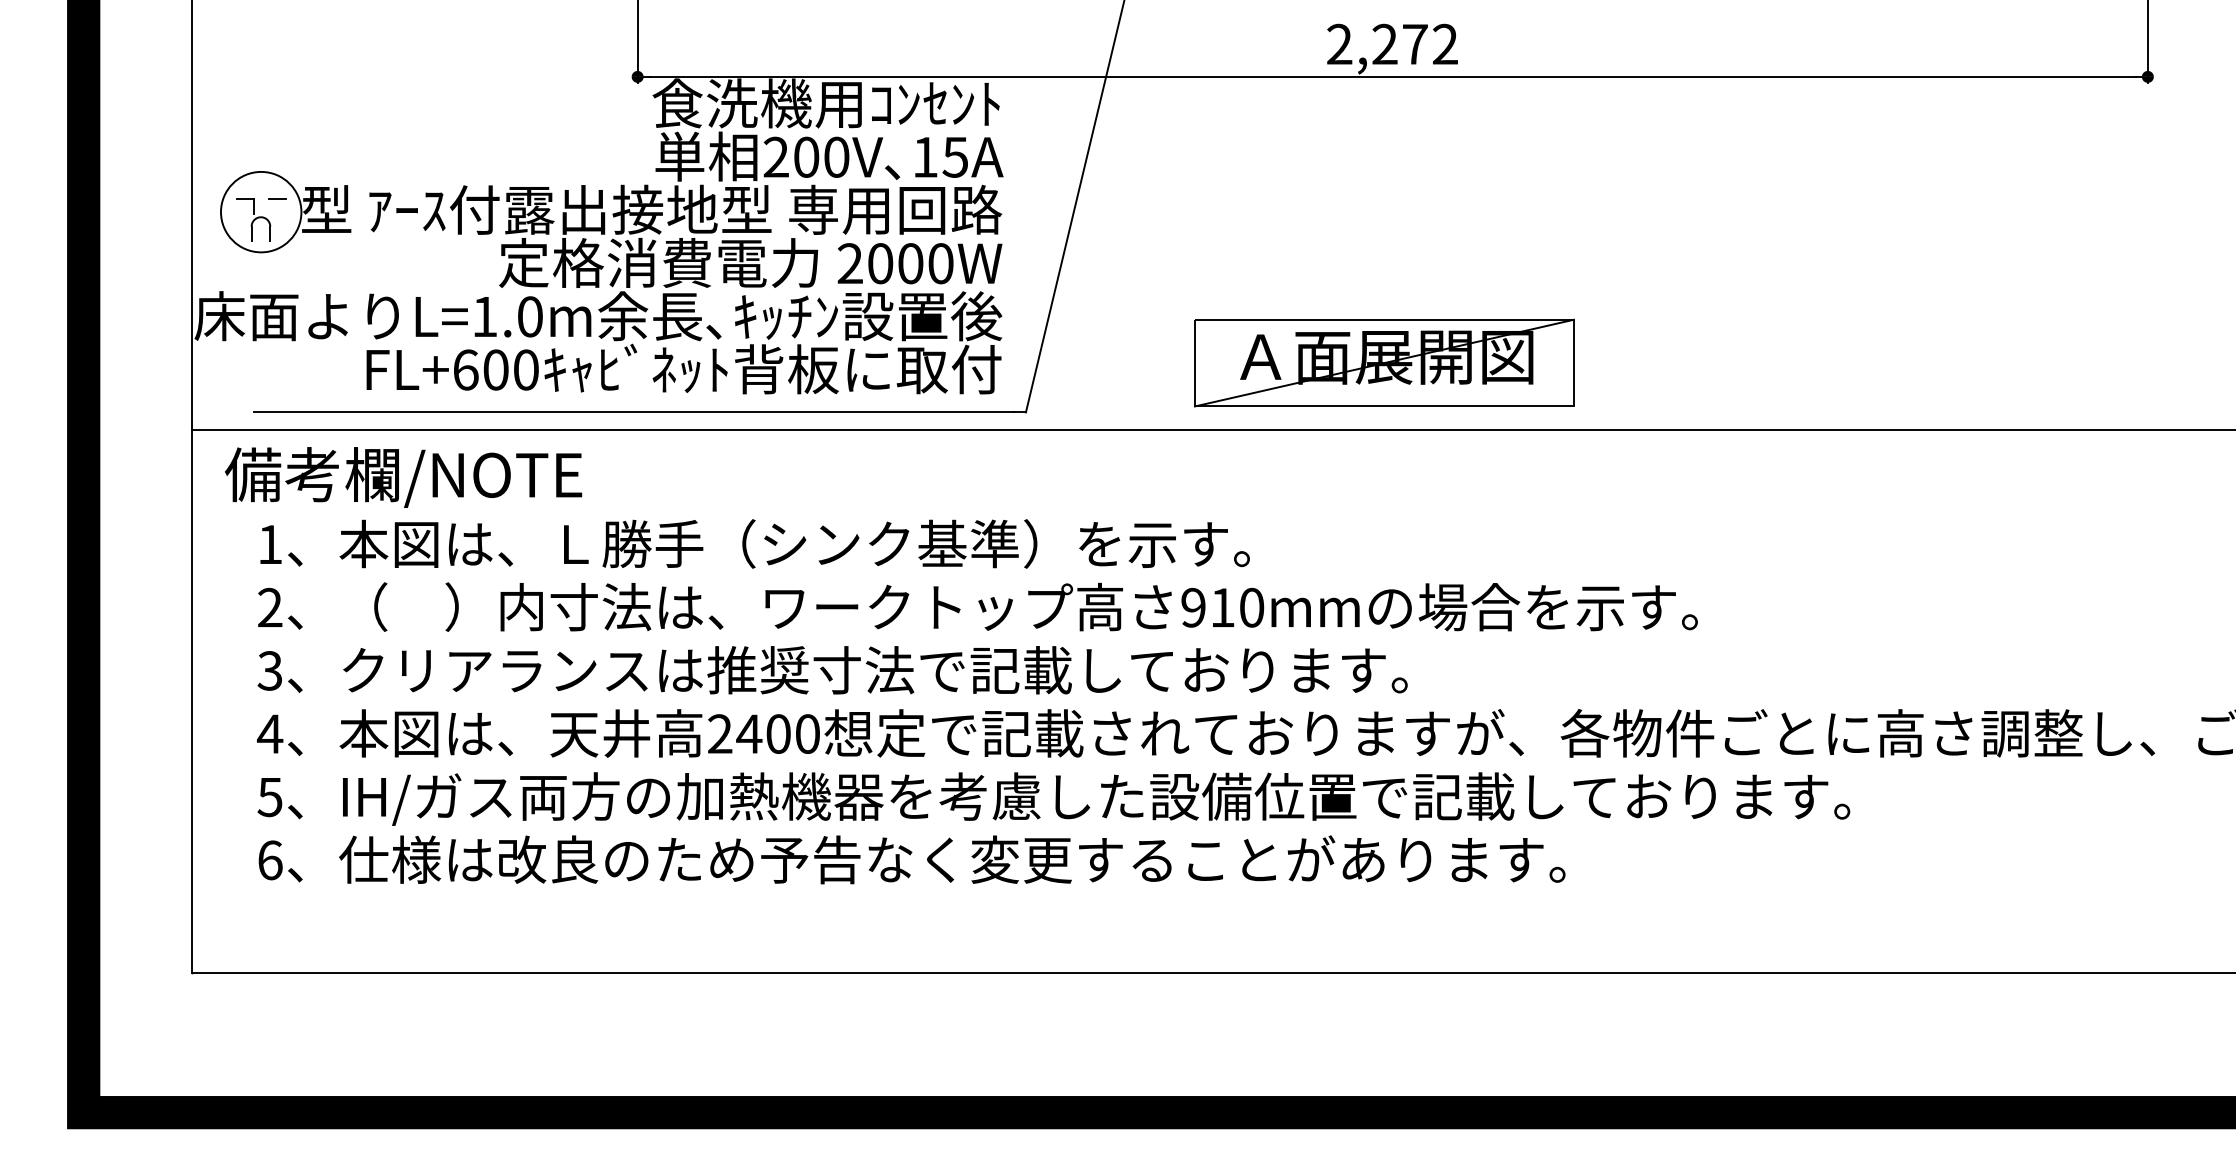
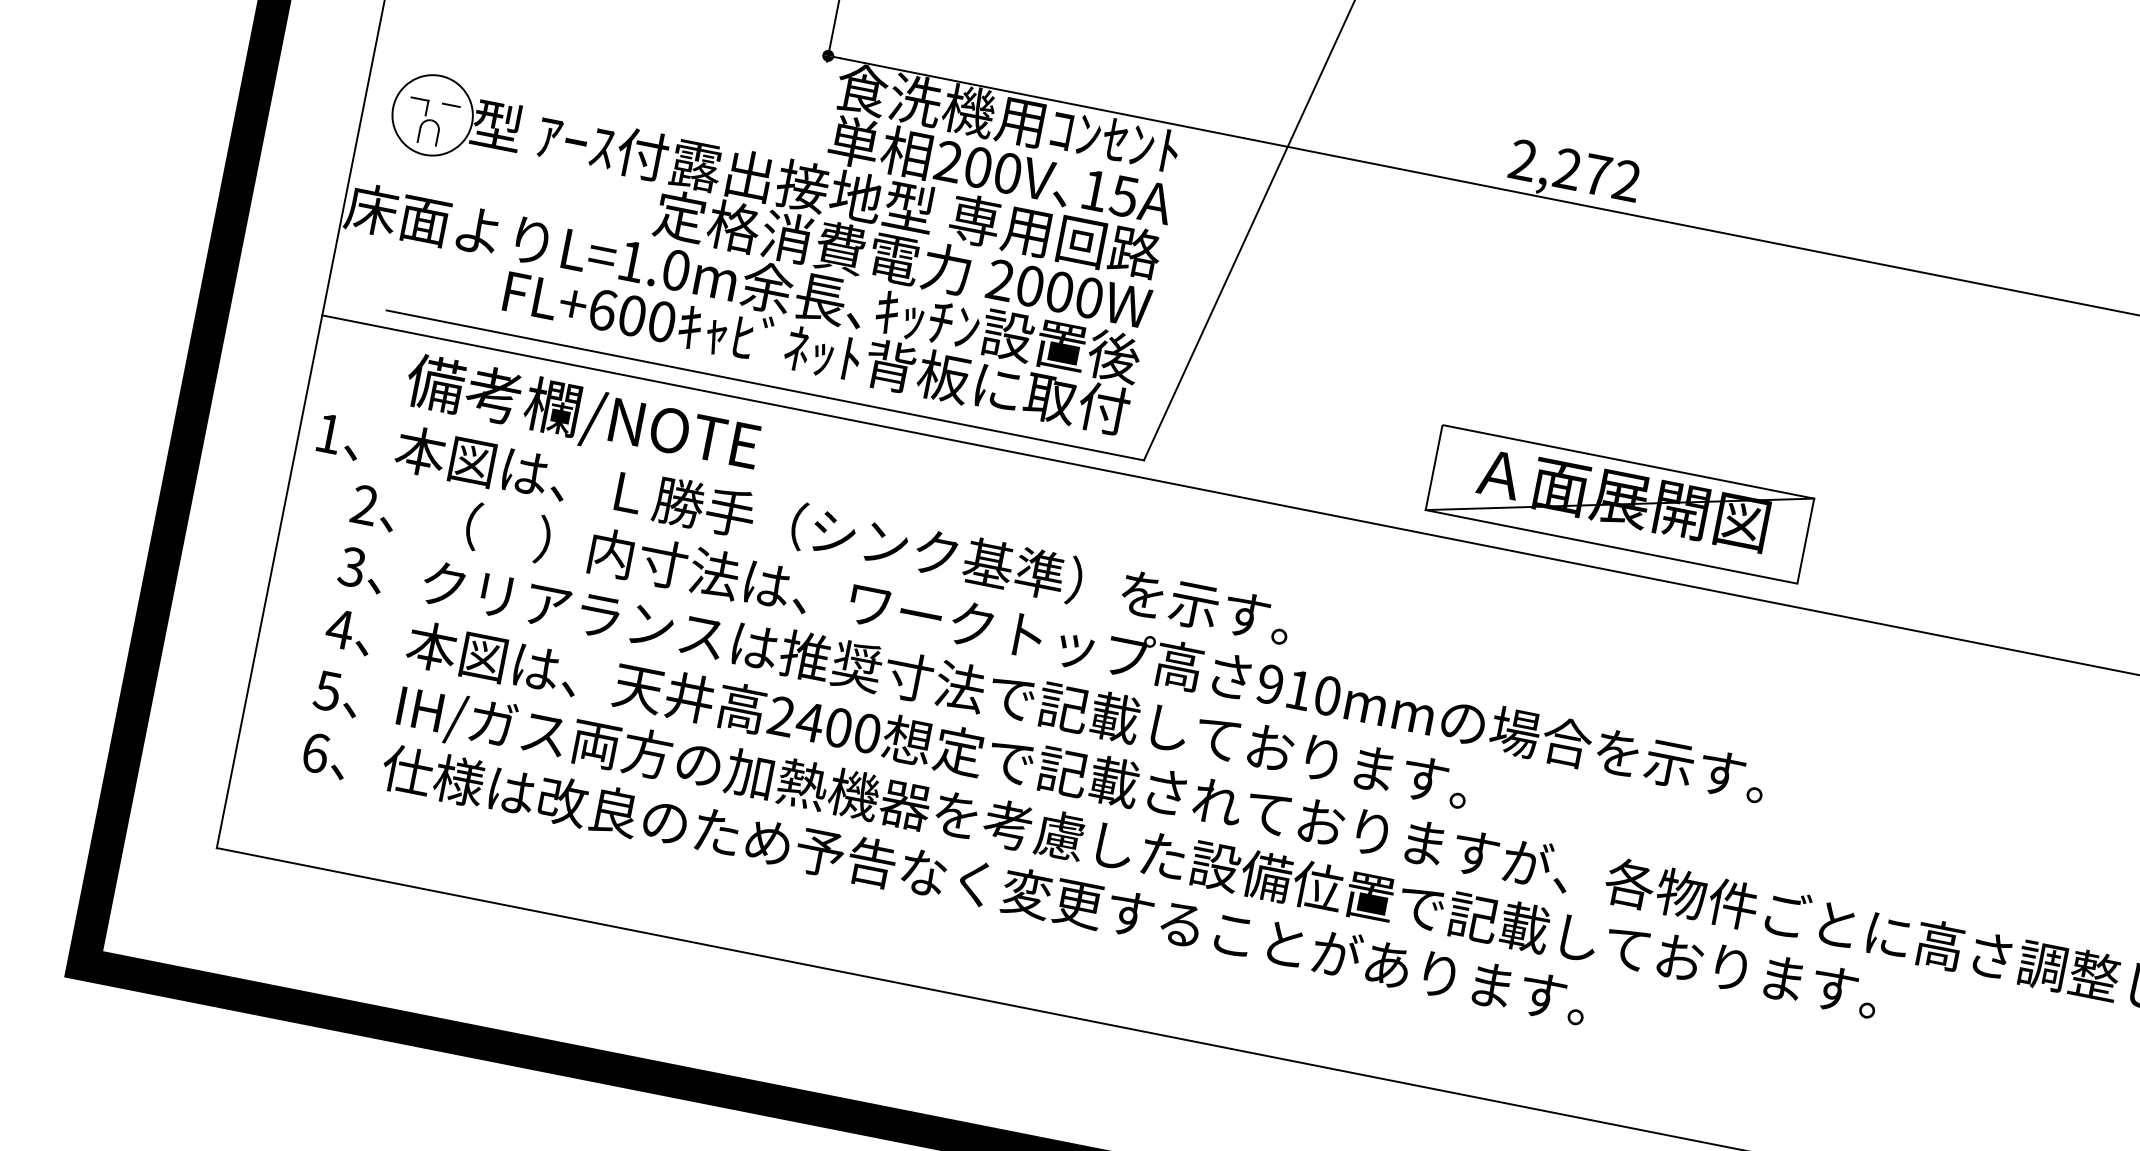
part: (1384, 362) -> (1620, 503), moved
text: (403, 477) -> (582, 415), moved
text: (754, 543) -> (804, 526), moved

